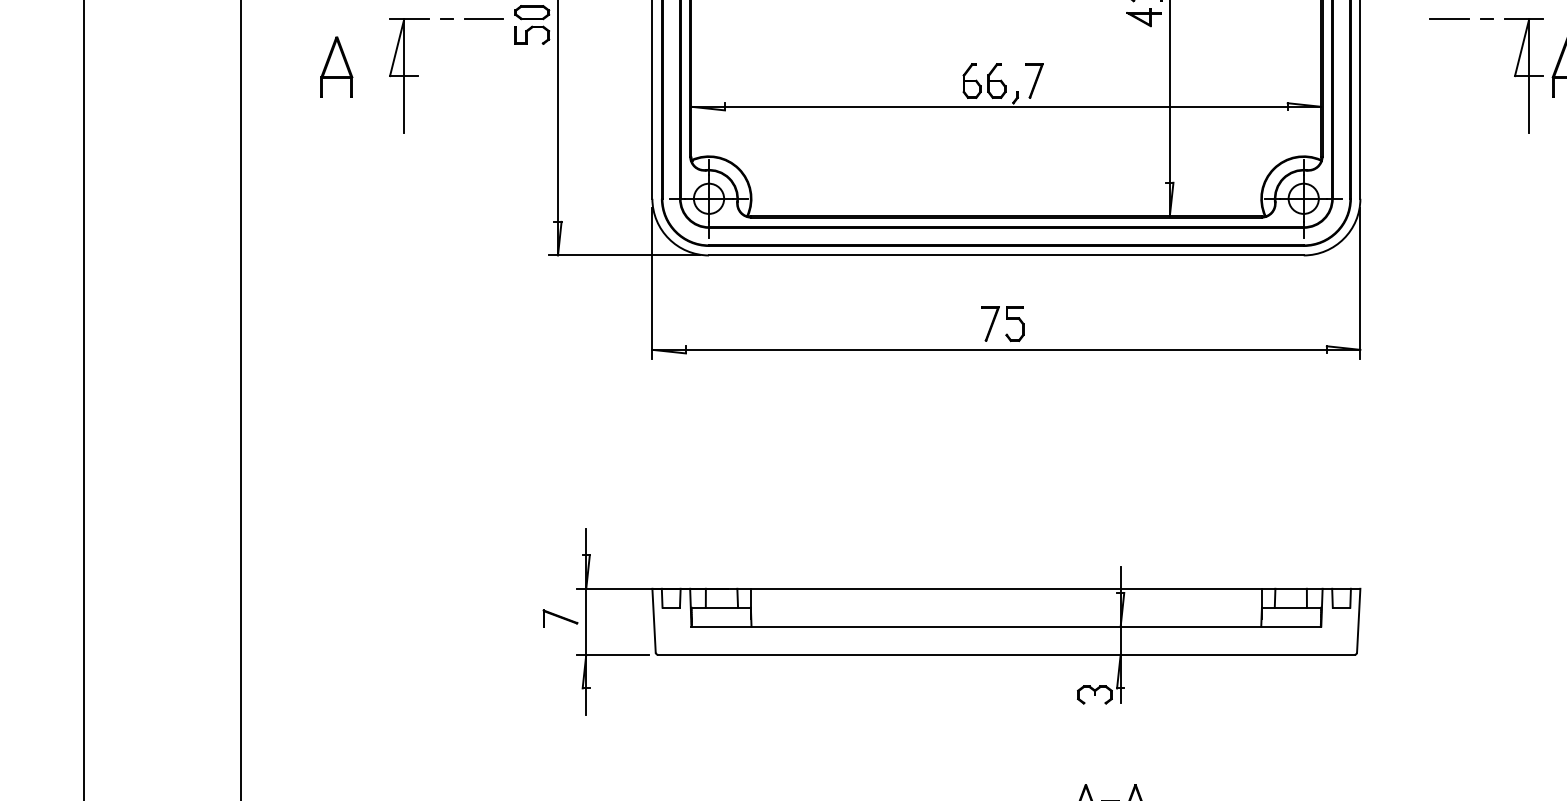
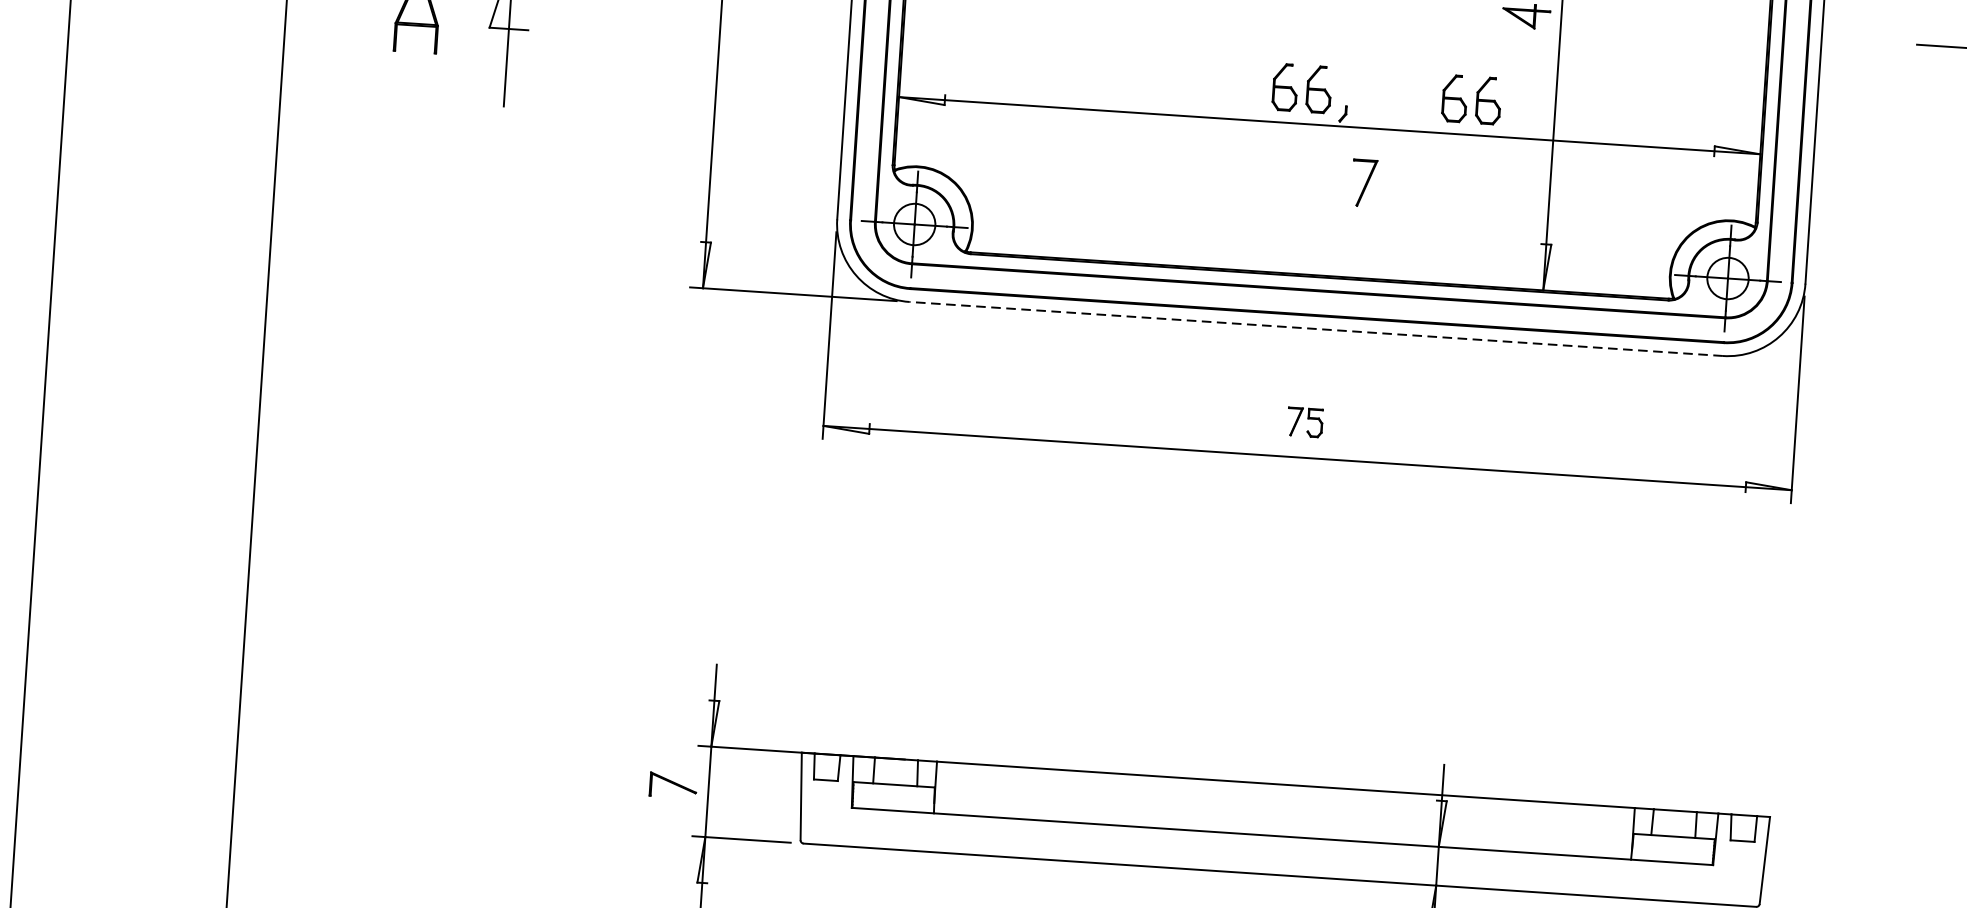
part: (1034, 80) -> (1364, 182), moved
part: (1108, 80) -> (1471, 98), added
line: (1005, 255) -> (1314, 328), solid -> dashed
part: (1002, 323) -> (1304, 421), size x0.6

